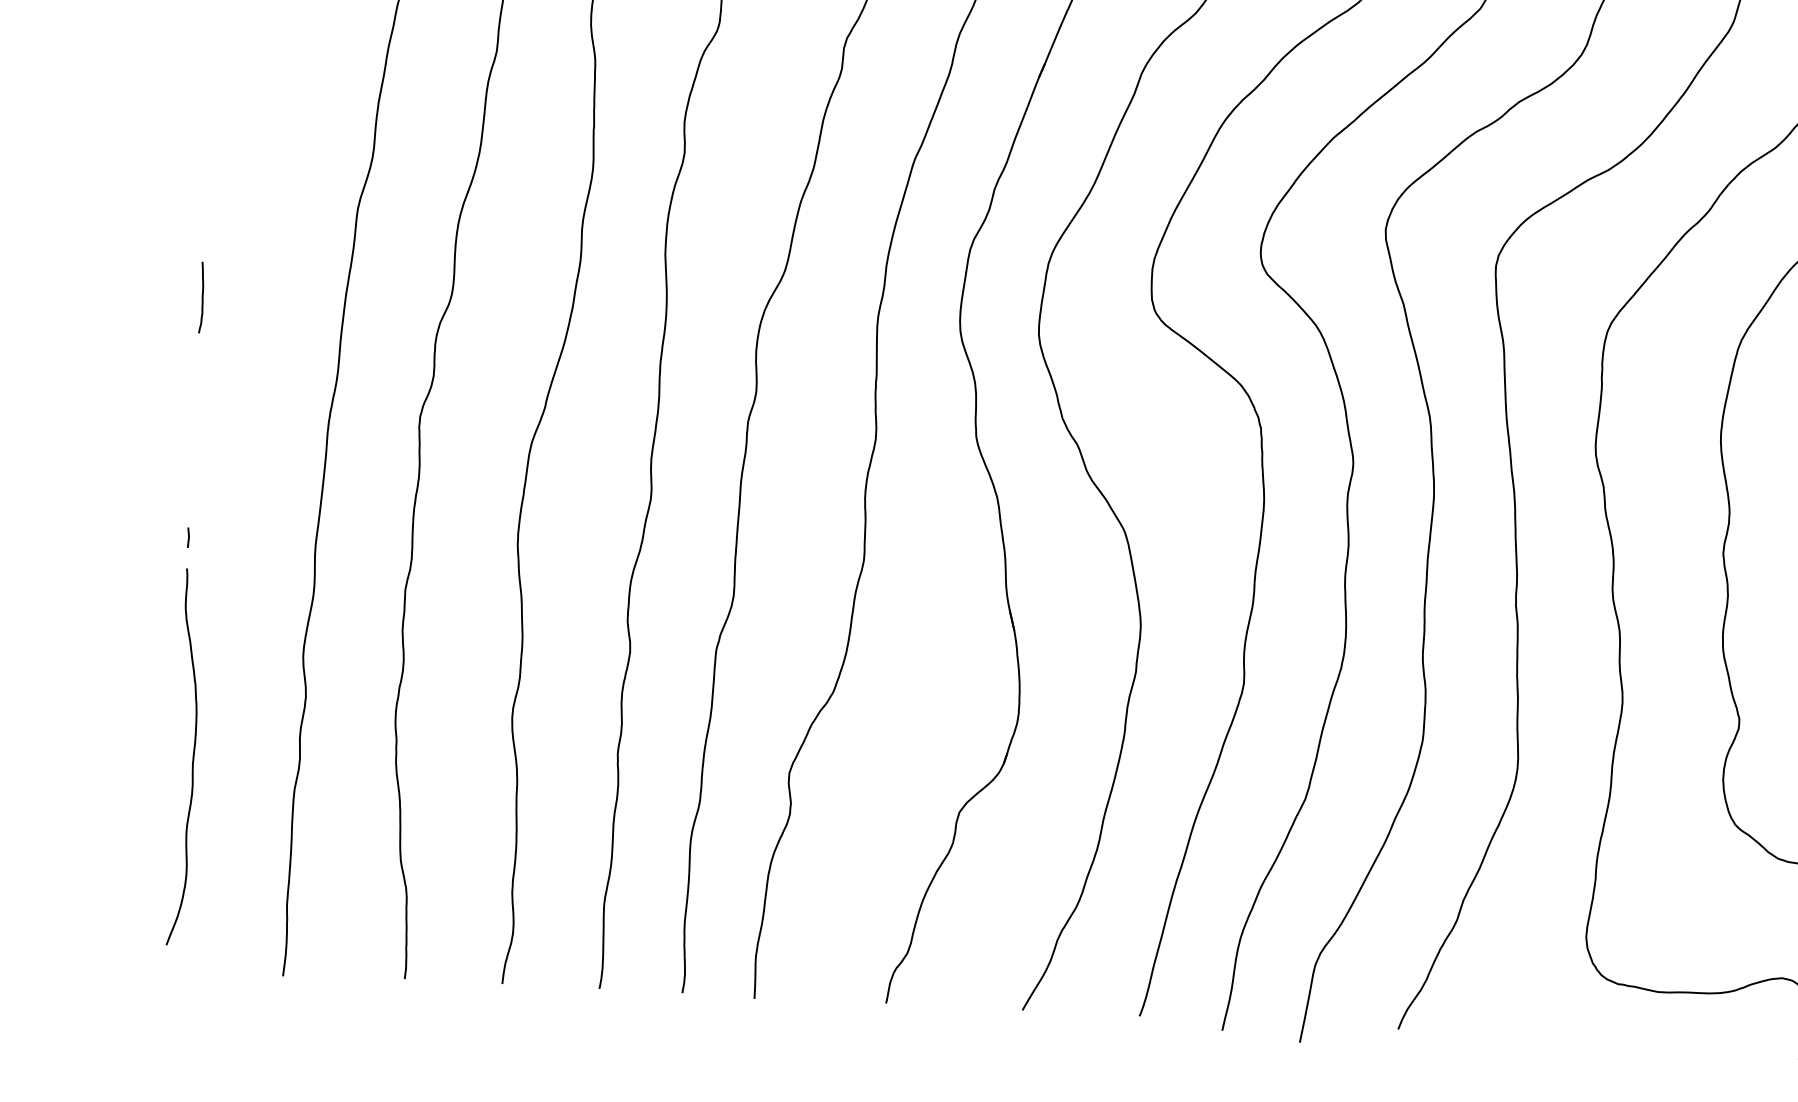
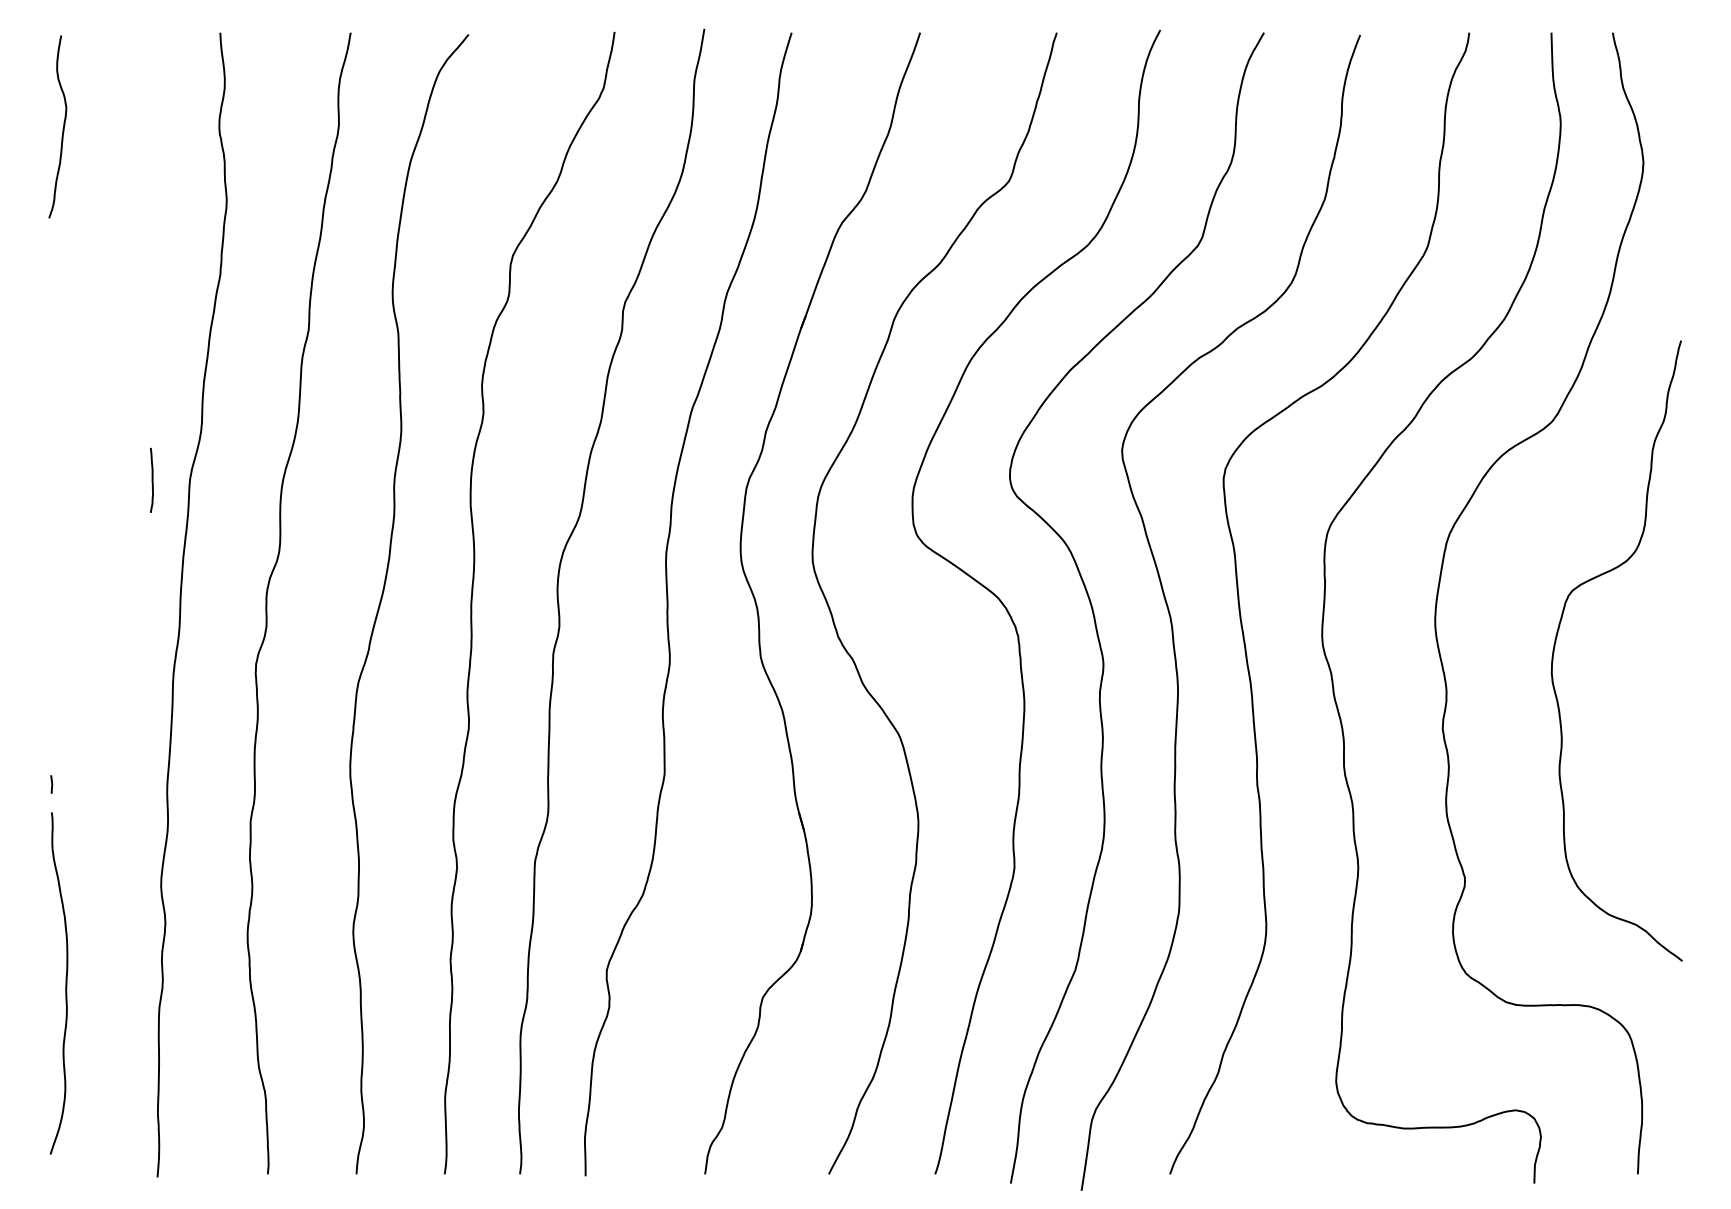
curve: (201, 297) -> (151, 480), moved

